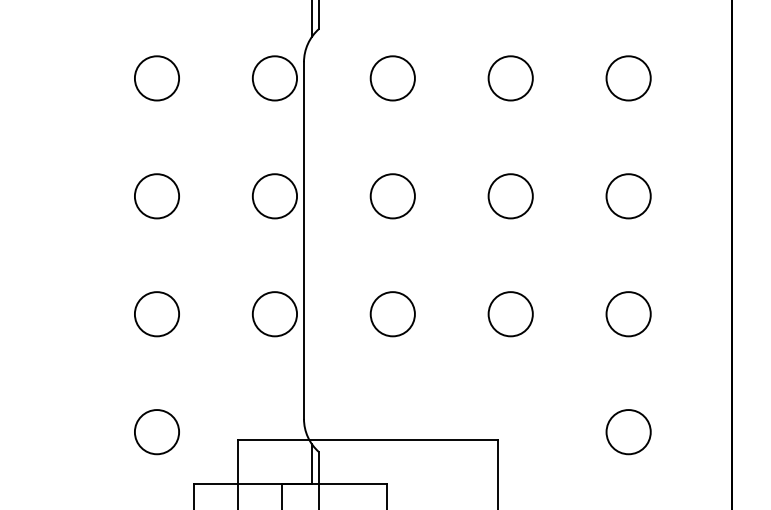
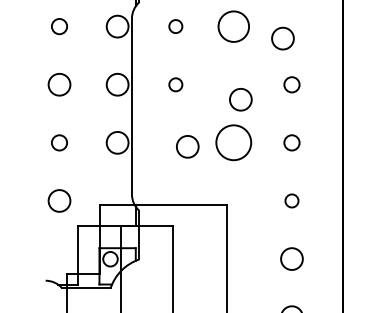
circle: (156, 78) -> (59, 26), size x0.7
circle: (392, 78) -> (175, 26), size x0.6
circle: (510, 78) -> (233, 26), size x1.4
circle: (627, 78) -> (282, 38), moved
circle: (392, 195) -> (175, 84), size x0.6
circle: (510, 195) -> (240, 99), moved
circle: (627, 195) -> (291, 84), size x0.7
circle: (156, 313) -> (59, 142), size x0.7
circle: (392, 313) -> (187, 146), moved
circle: (510, 313) -> (233, 142), size x1.6
circle: (627, 313) -> (291, 142), size x0.7
circle: (627, 431) -> (291, 200), size x0.6

